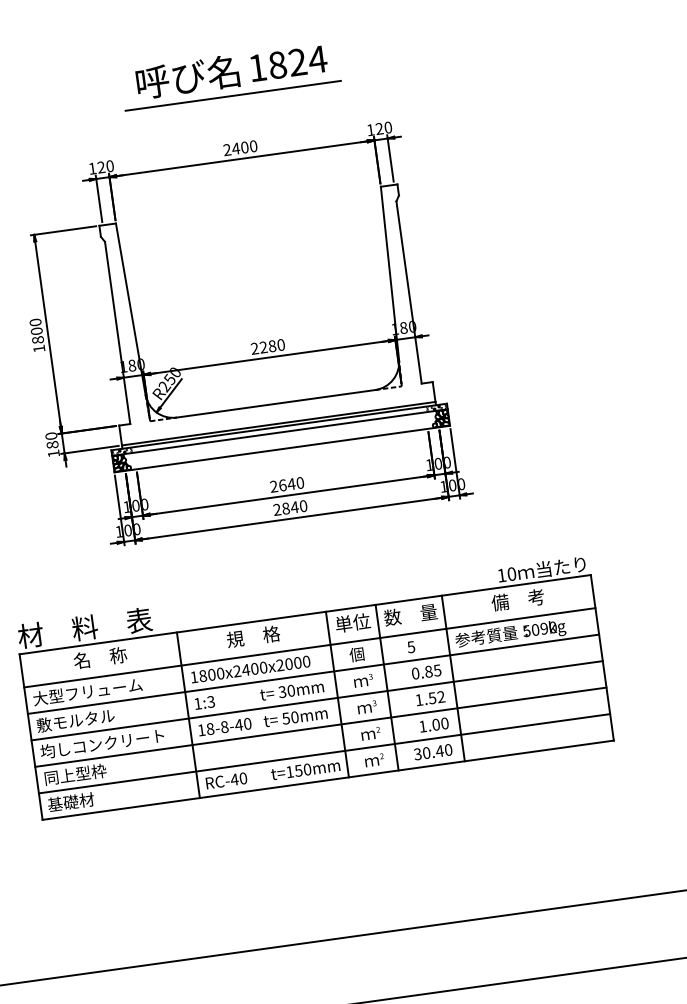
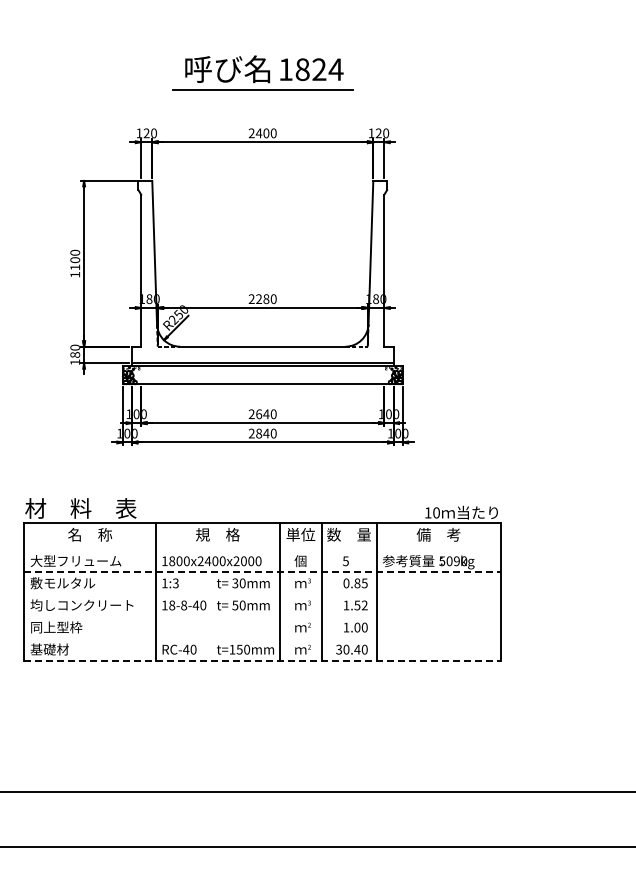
text: (38, 340) -> (75, 267), 1800 -> 1100
line: (279, 432) -> (262, 370), removed
line: (309, 648) -> (262, 550), removed
line: (314, 674) -> (263, 572), solid -> dashed
line: (316, 700) -> (262, 594), removed
line: (320, 727) -> (262, 616), removed
line: (324, 753) -> (262, 638), removed
line: (329, 779) -> (263, 660), solid -> dashed

